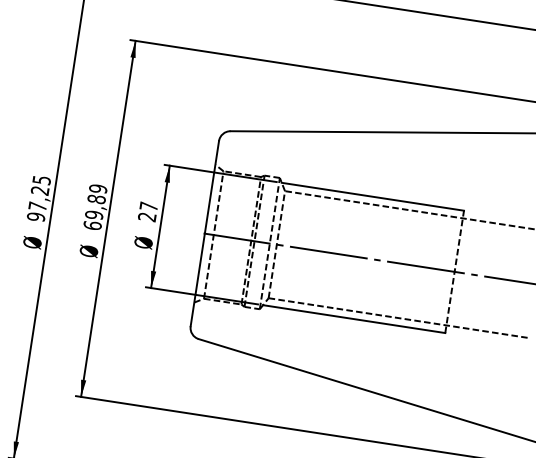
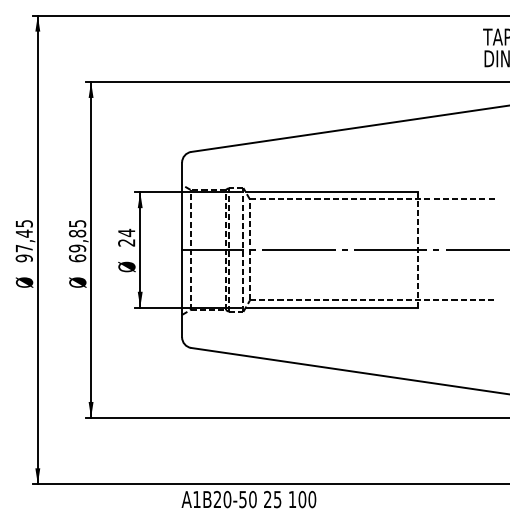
text: (98, 188) -> (77, 223), 69,89 -> 69,85
text: (39, 190) -> (23, 233), 97,25 -> 97,45
text: (148, 206) -> (126, 232), 27 -> 24

